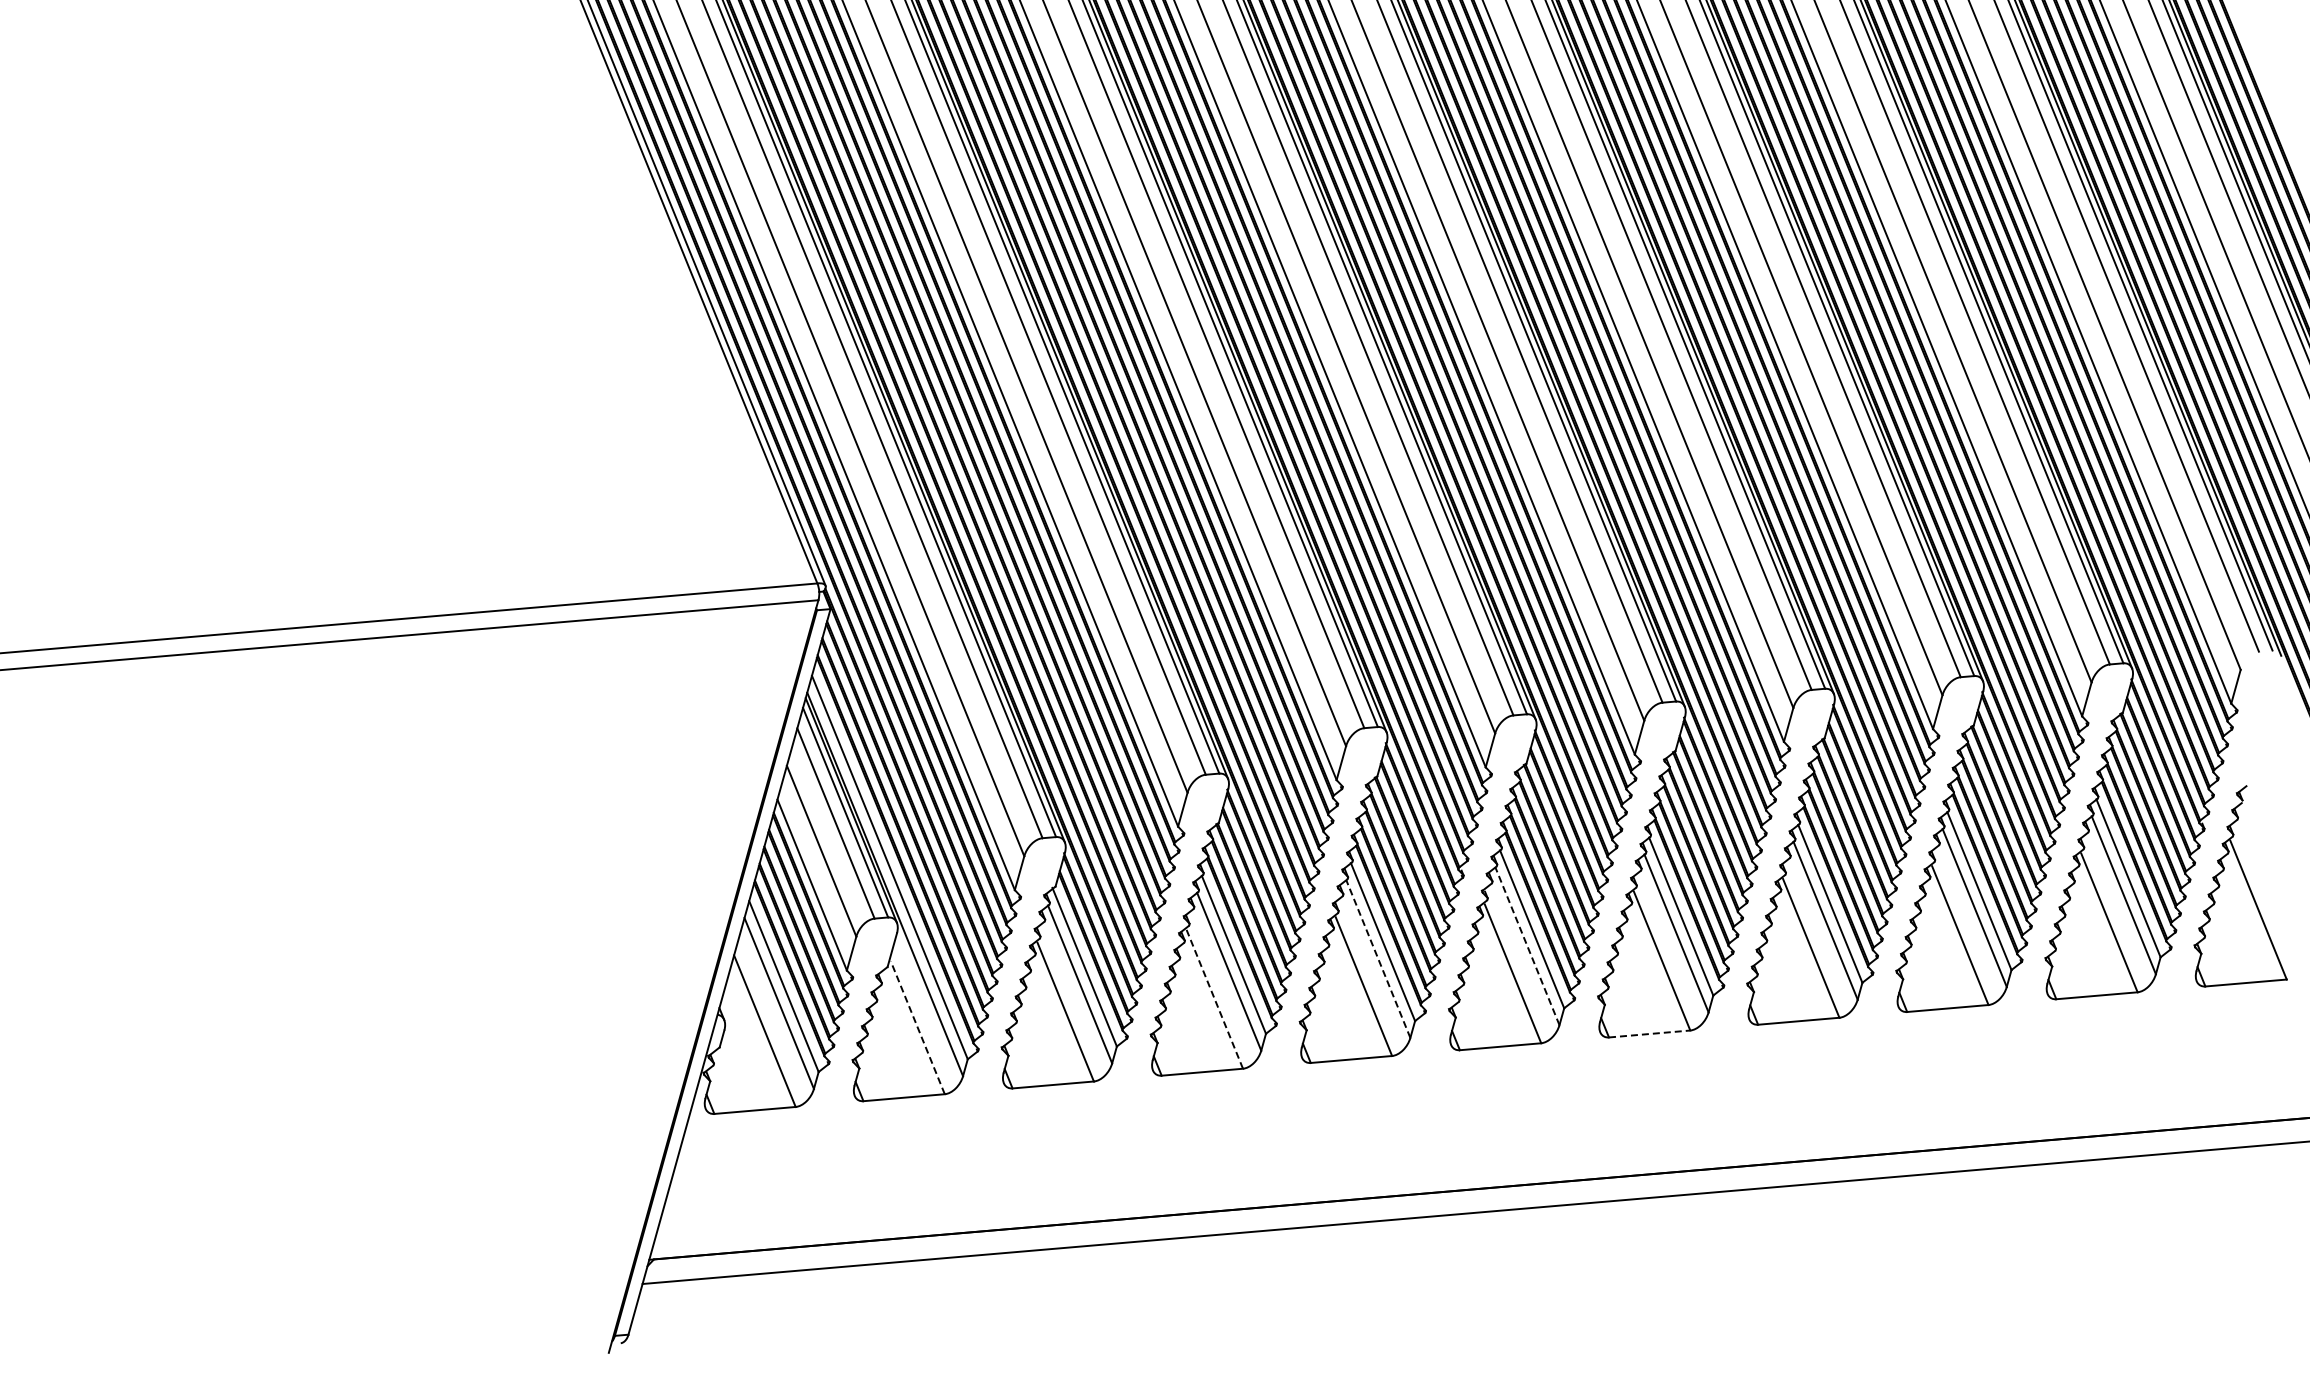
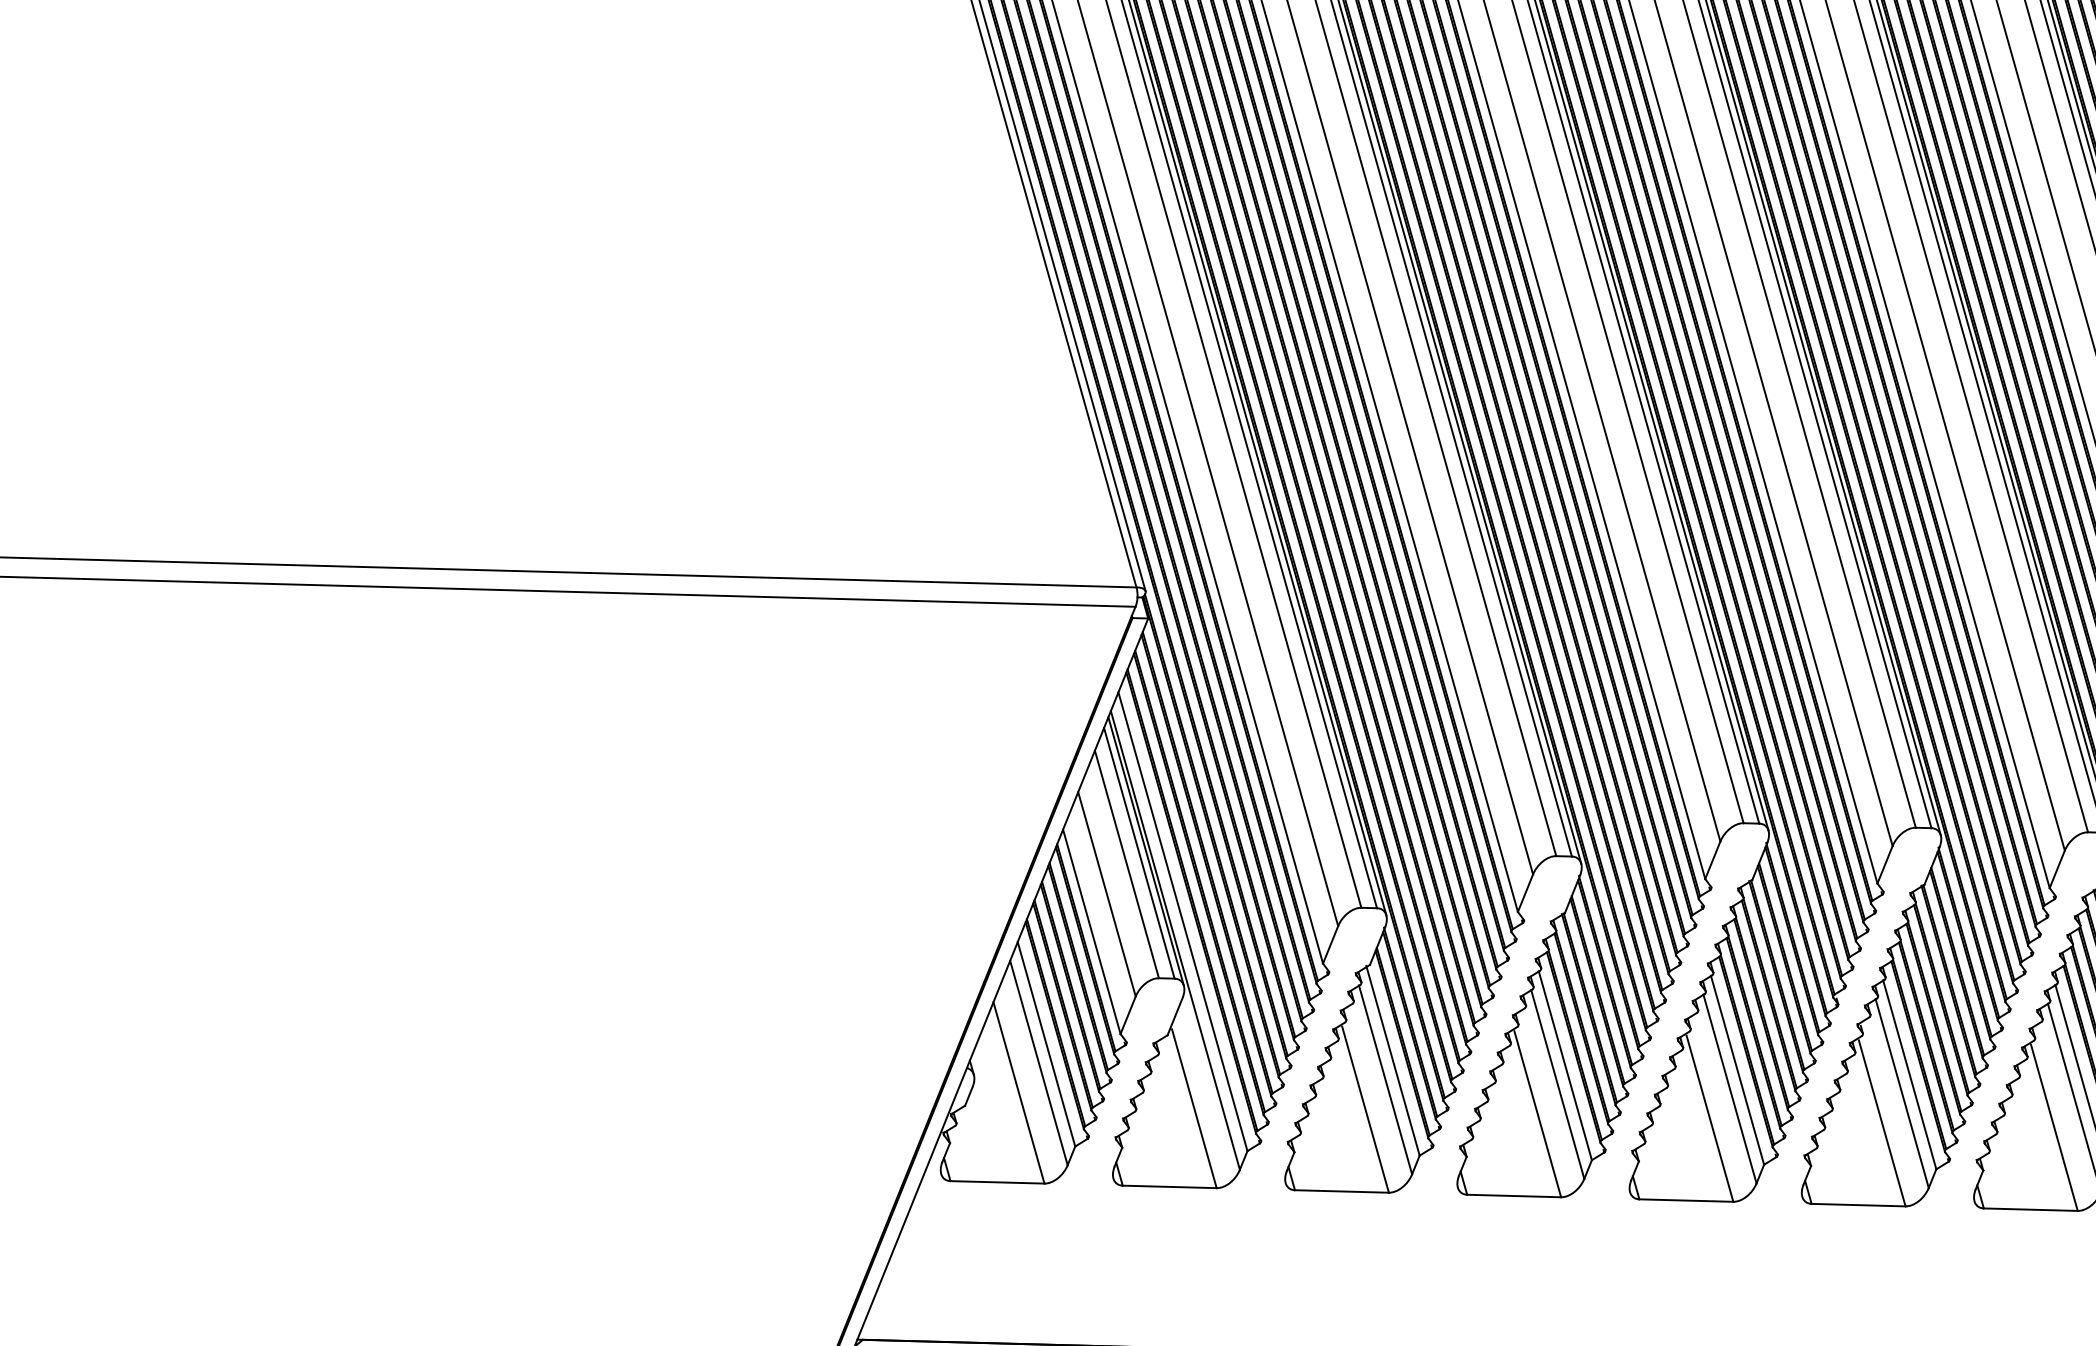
line: (1527, 945) -> (1902, 1092), dashed -> solid
line: (1378, 958) -> (1730, 1088), dashed -> solid
line: (1214, 999) -> (1537, 1114), dashed -> solid
line: (917, 1027) -> (1194, 1108), dashed -> solid
line: (1649, 1034) -> (2030, 1210), dashed -> solid

